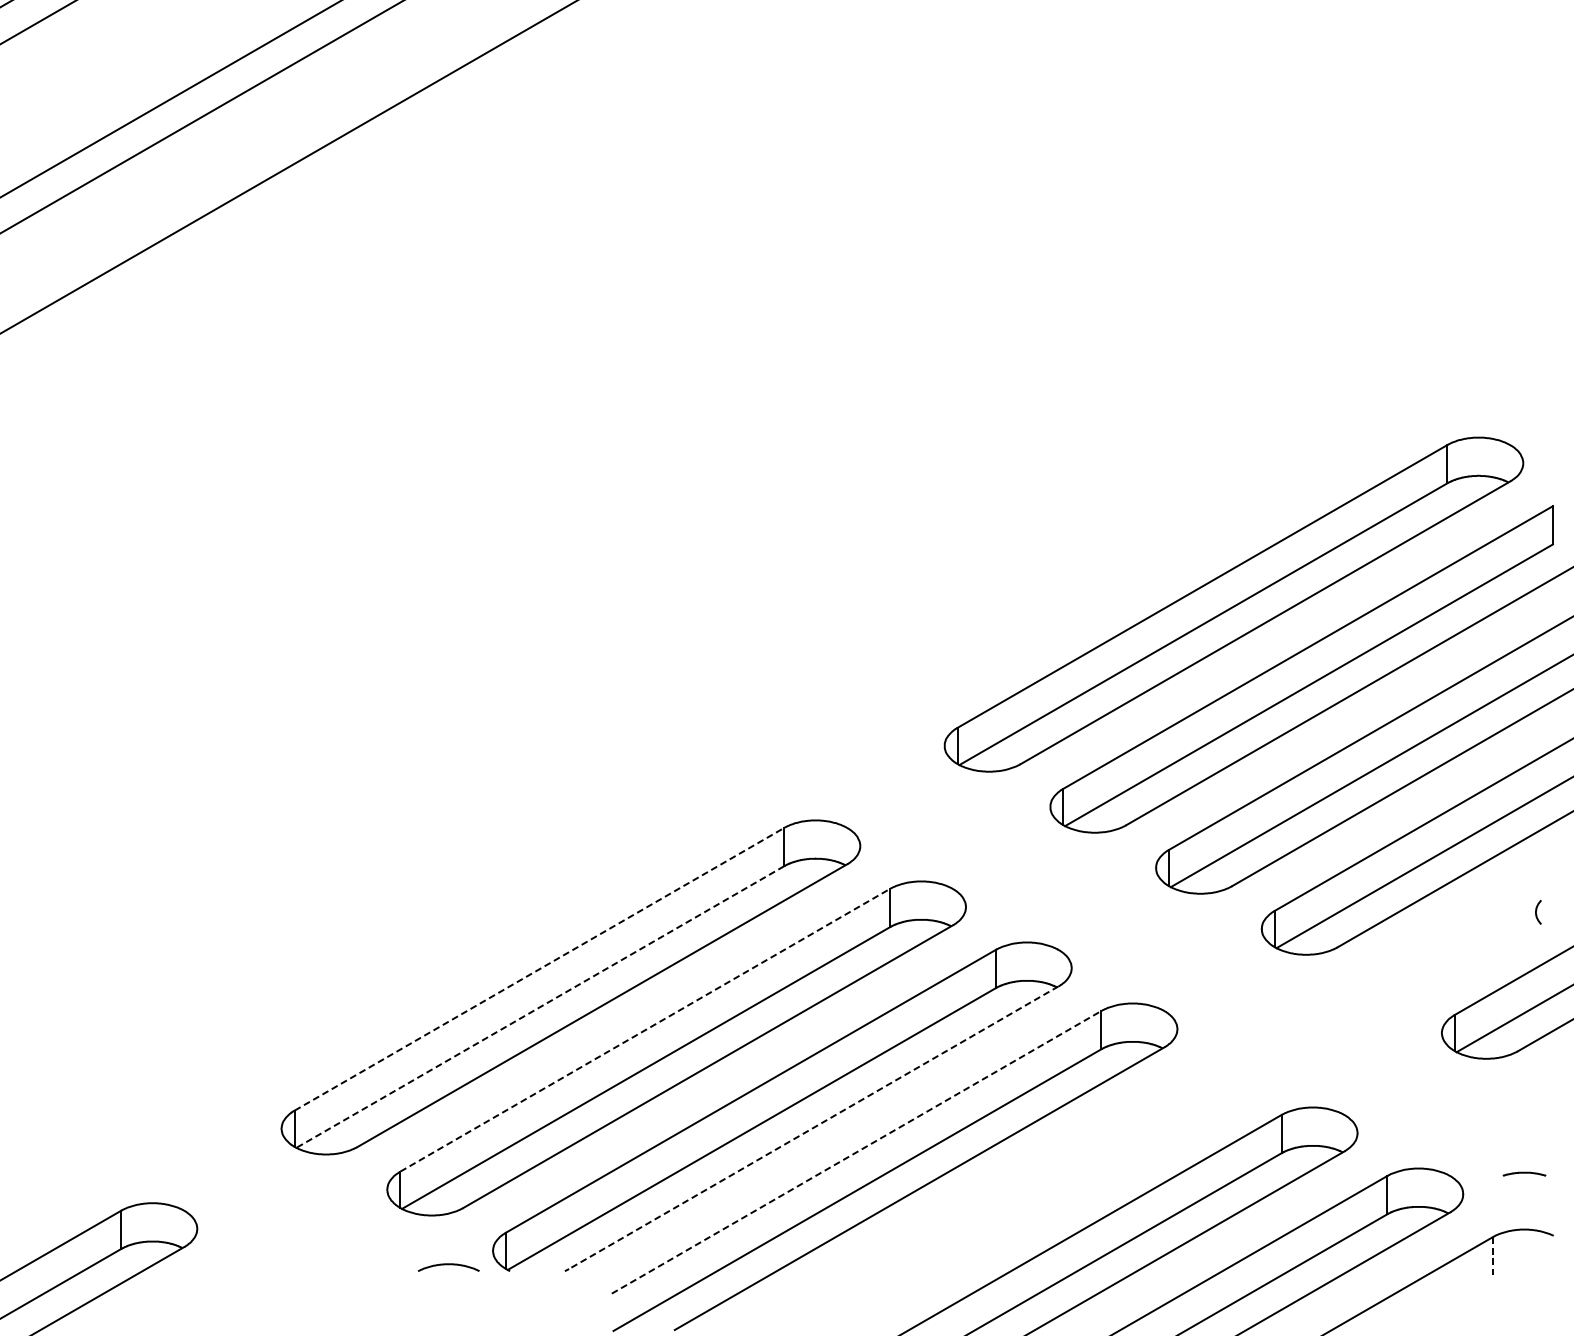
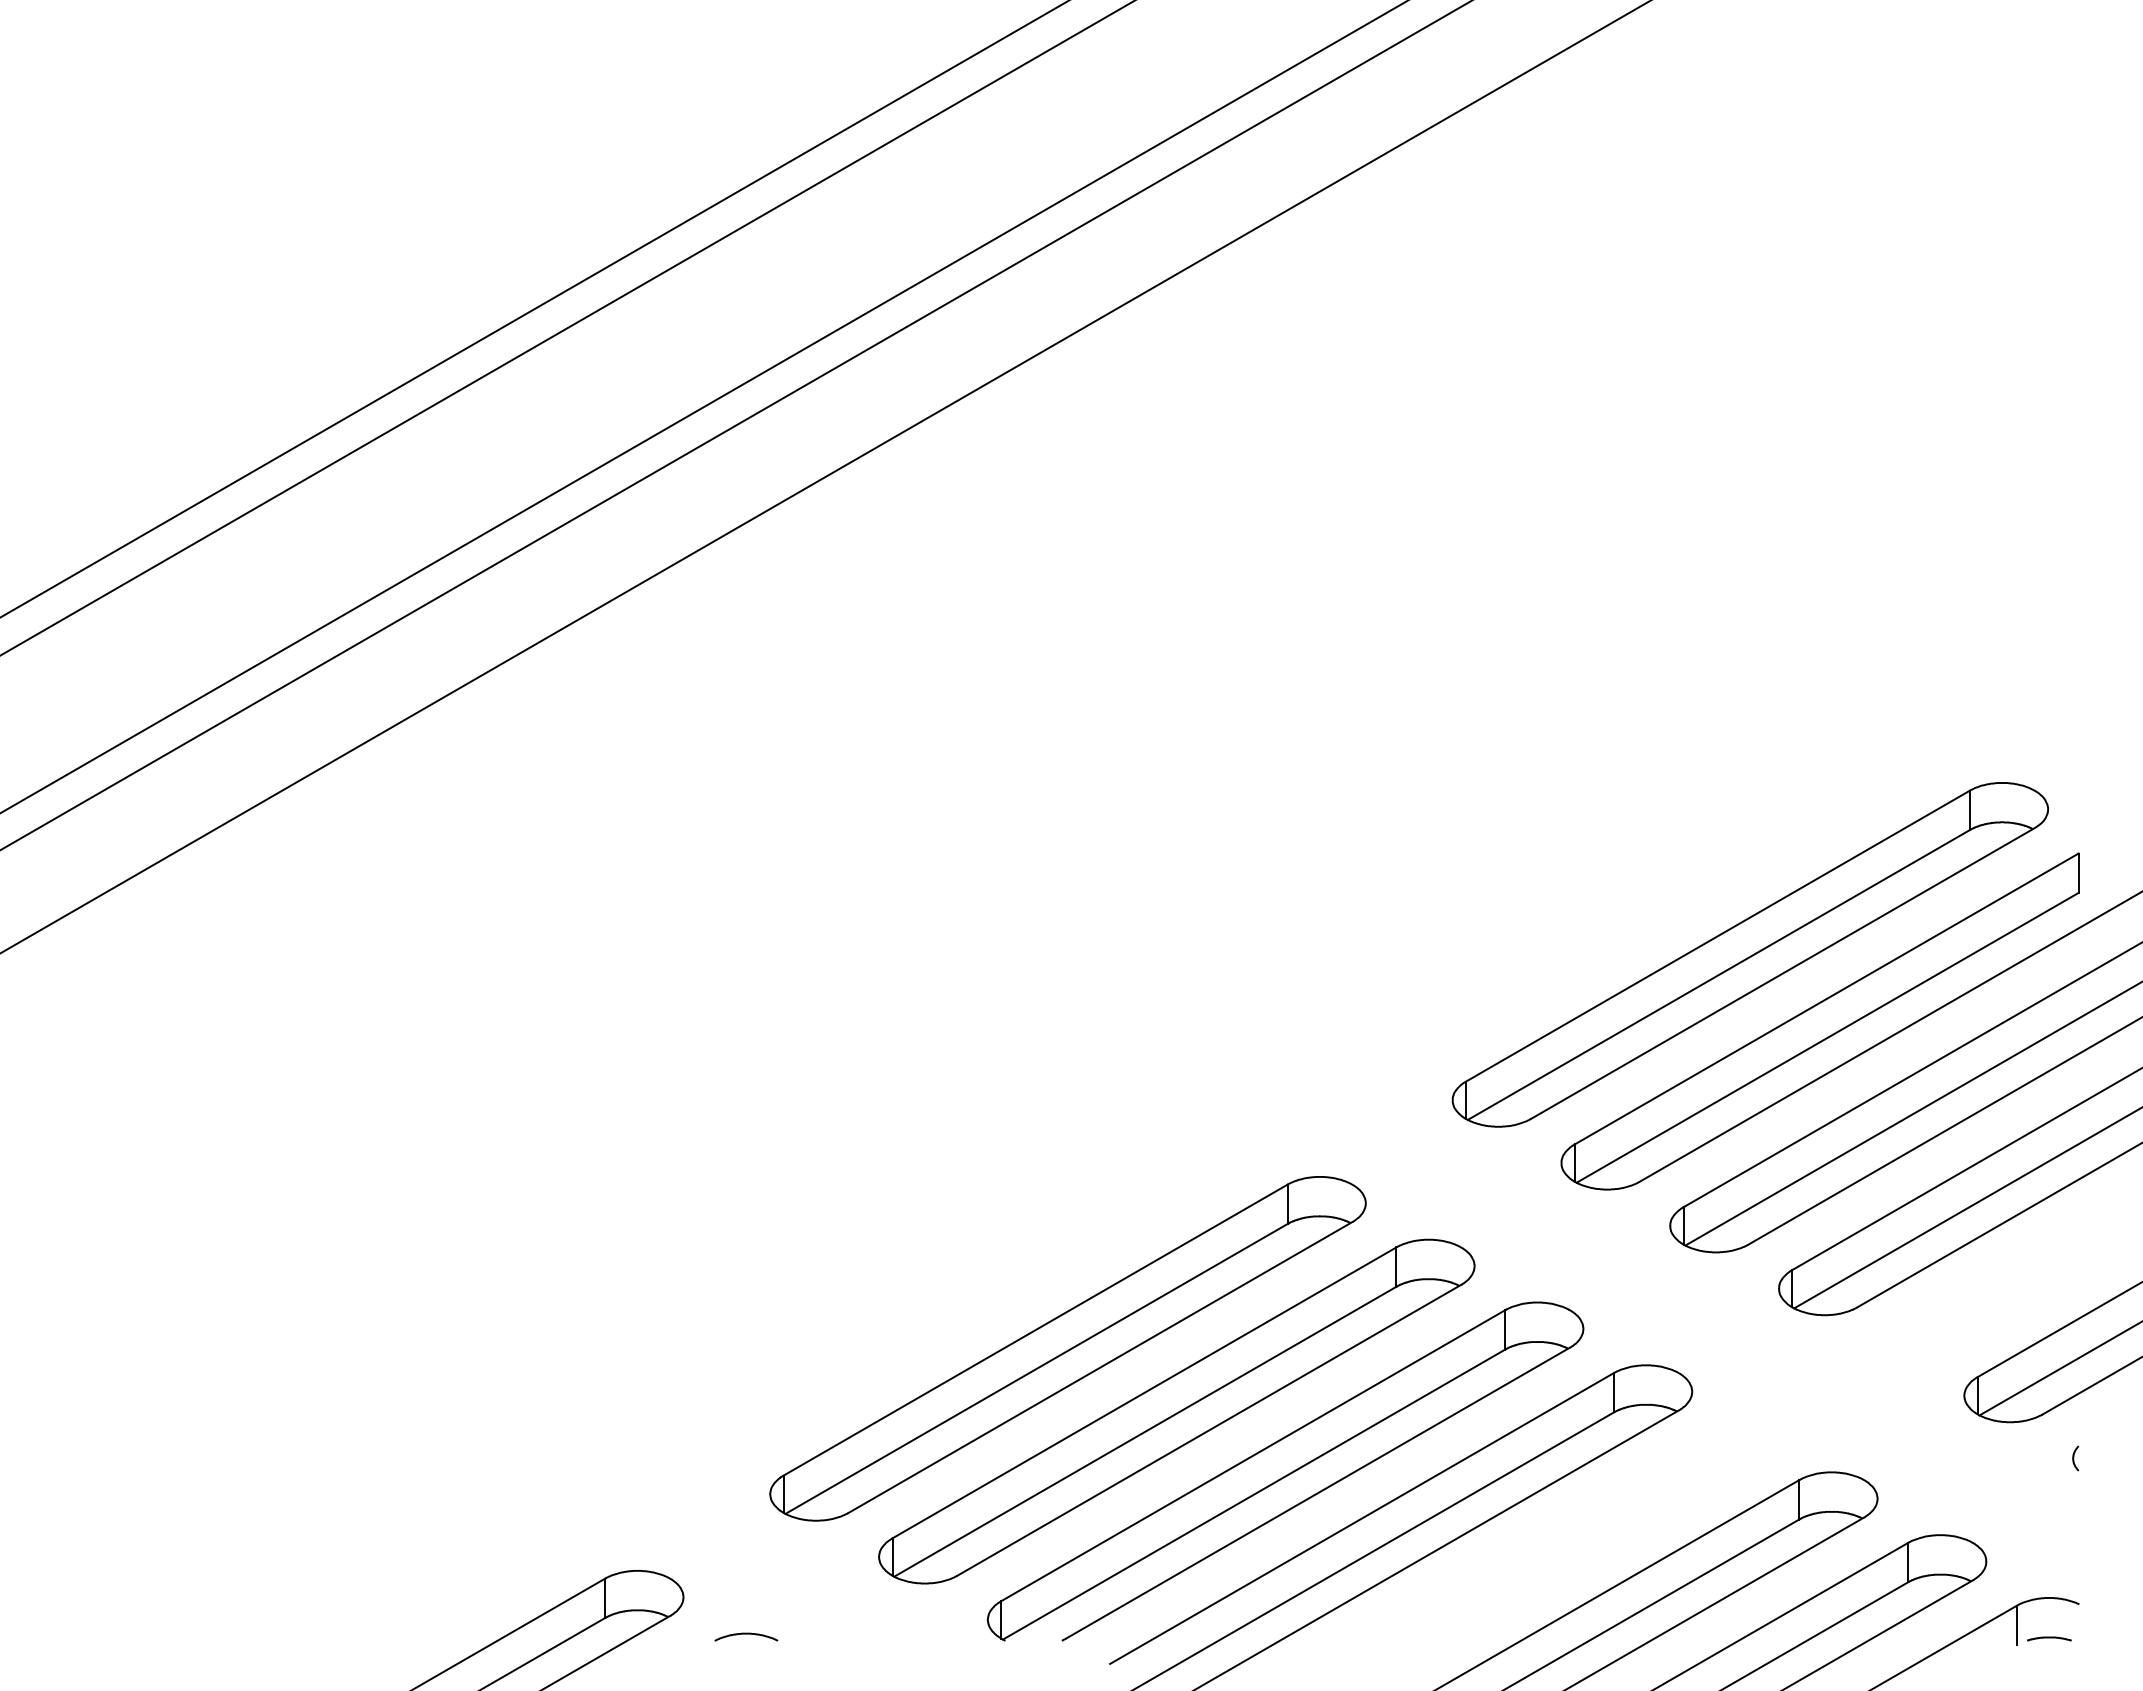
curve: (1537, 912) -> (2074, 1458), moved
line: (539, 969) -> (1035, 1330), dashed -> solid
line: (540, 1006) -> (1036, 1368), dashed -> solid
line: (645, 1029) -> (1144, 1392), dashed -> solid
line: (814, 1128) -> (1318, 1493), dashed -> solid
line: (856, 1152) -> (1361, 1518), dashed -> solid
curve: (1524, 1173) -> (2049, 1638), moved
line: (1492, 1256) -> (2016, 1625), dashed -> solid
curve: (448, 1265) -> (746, 1634), moved

